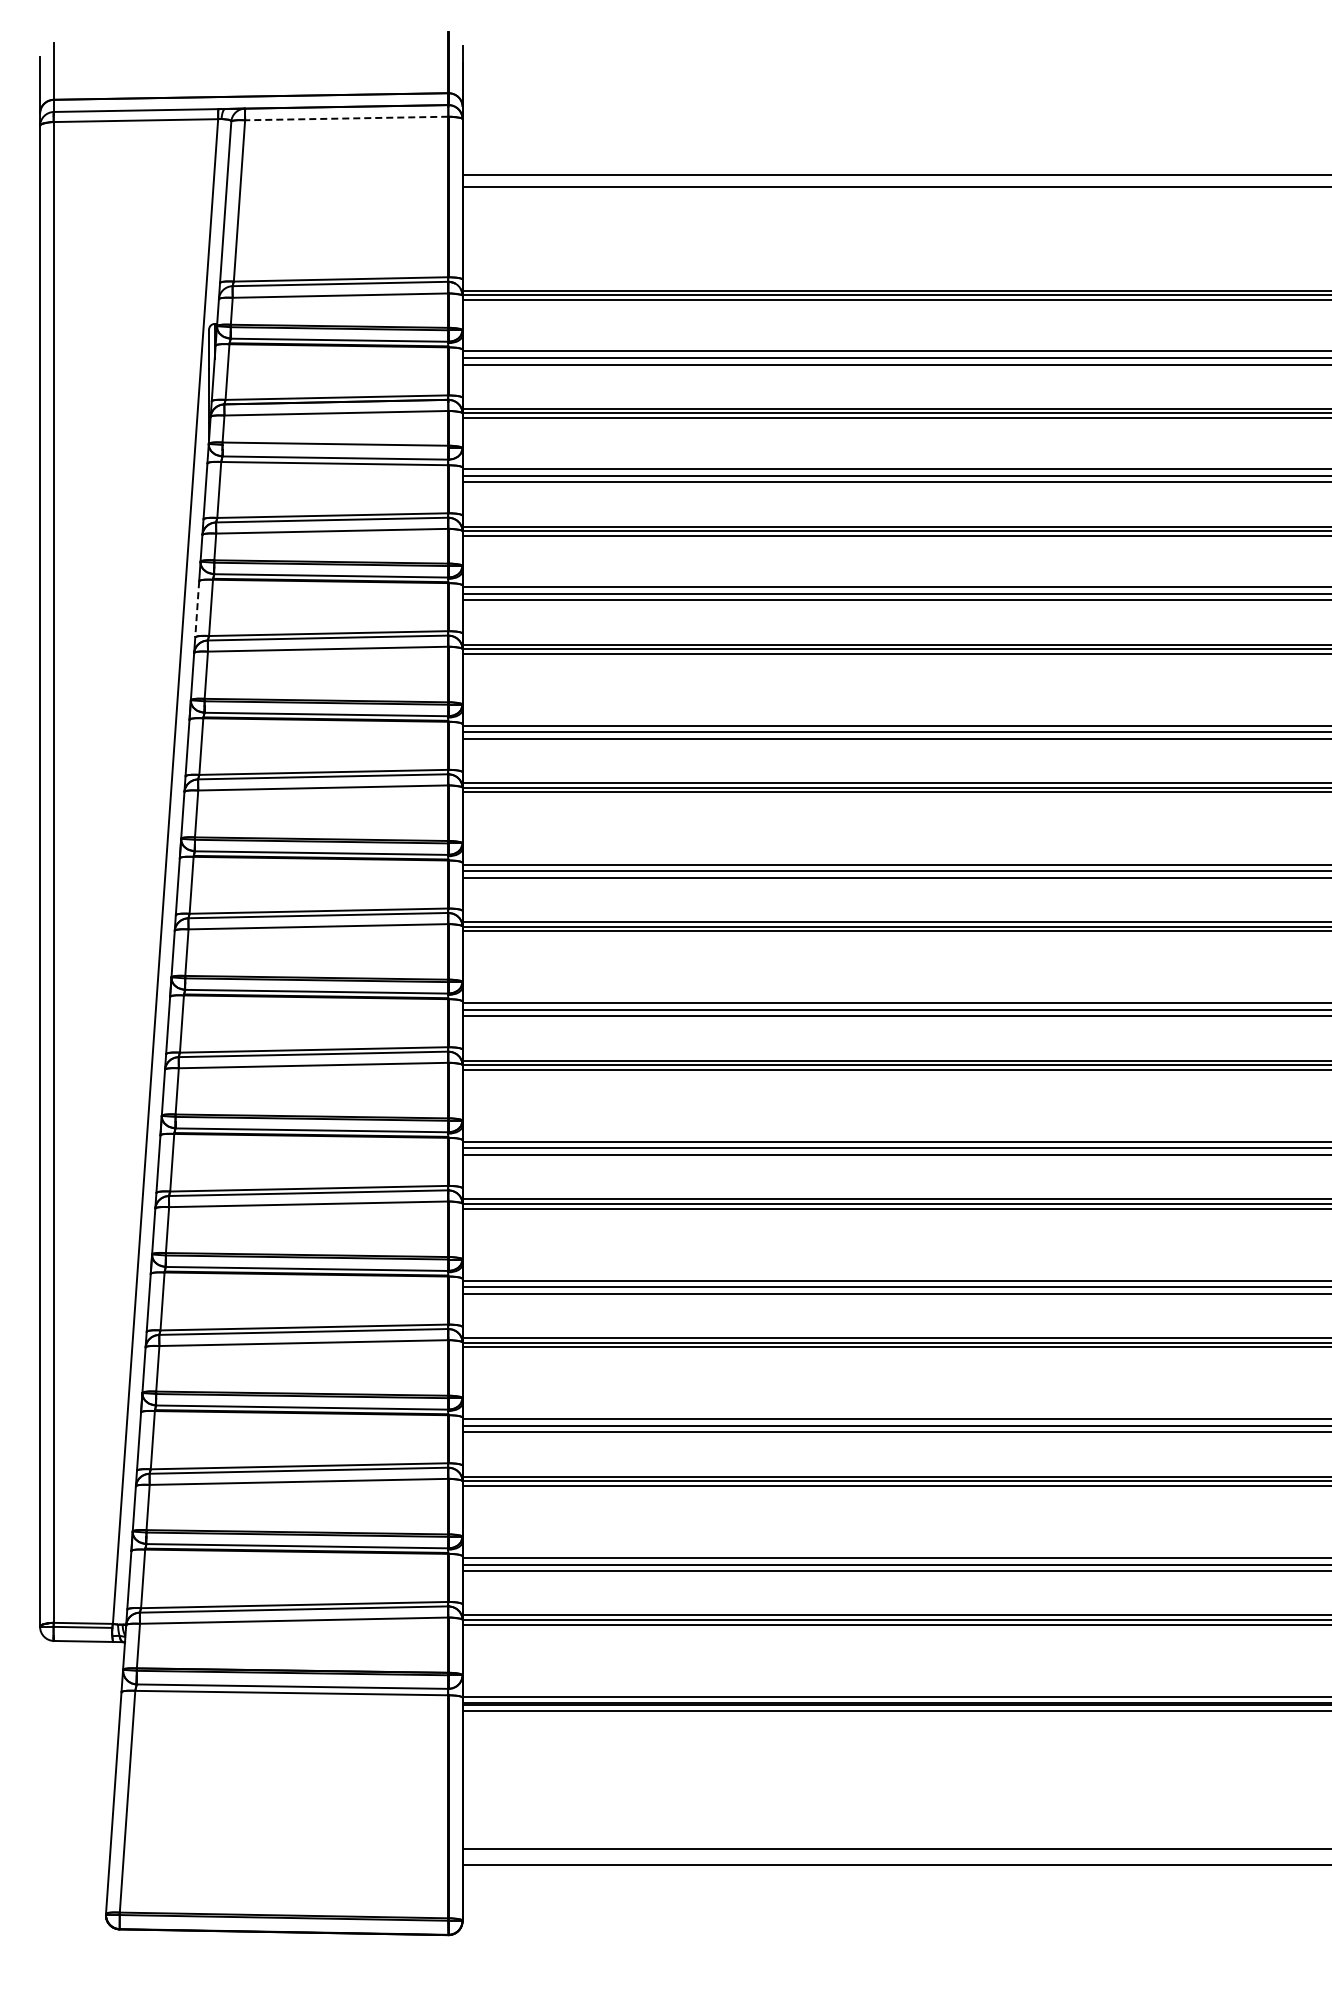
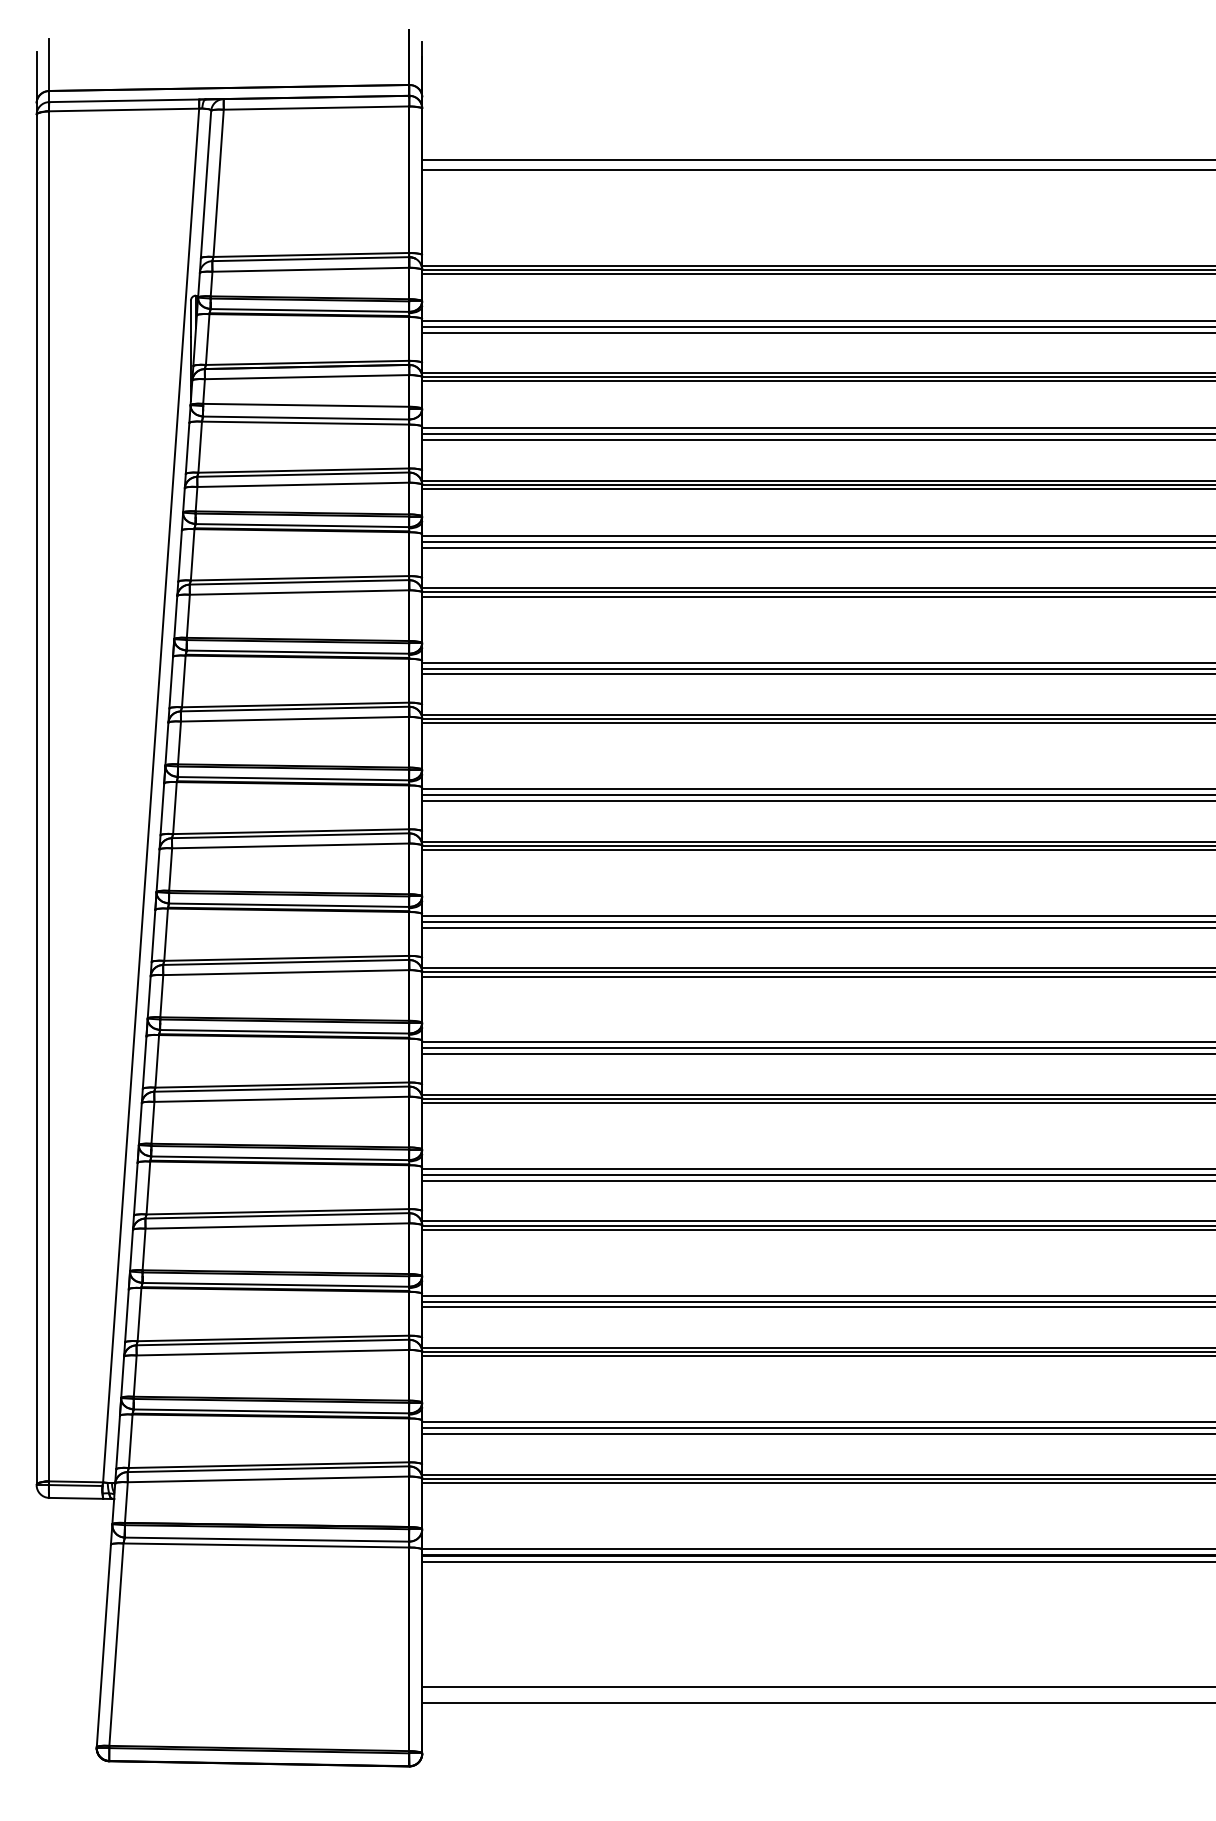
line: (346, 118) -> (316, 108), dashed -> solid
line: (197, 609) -> (180, 556), dashed -> solid

